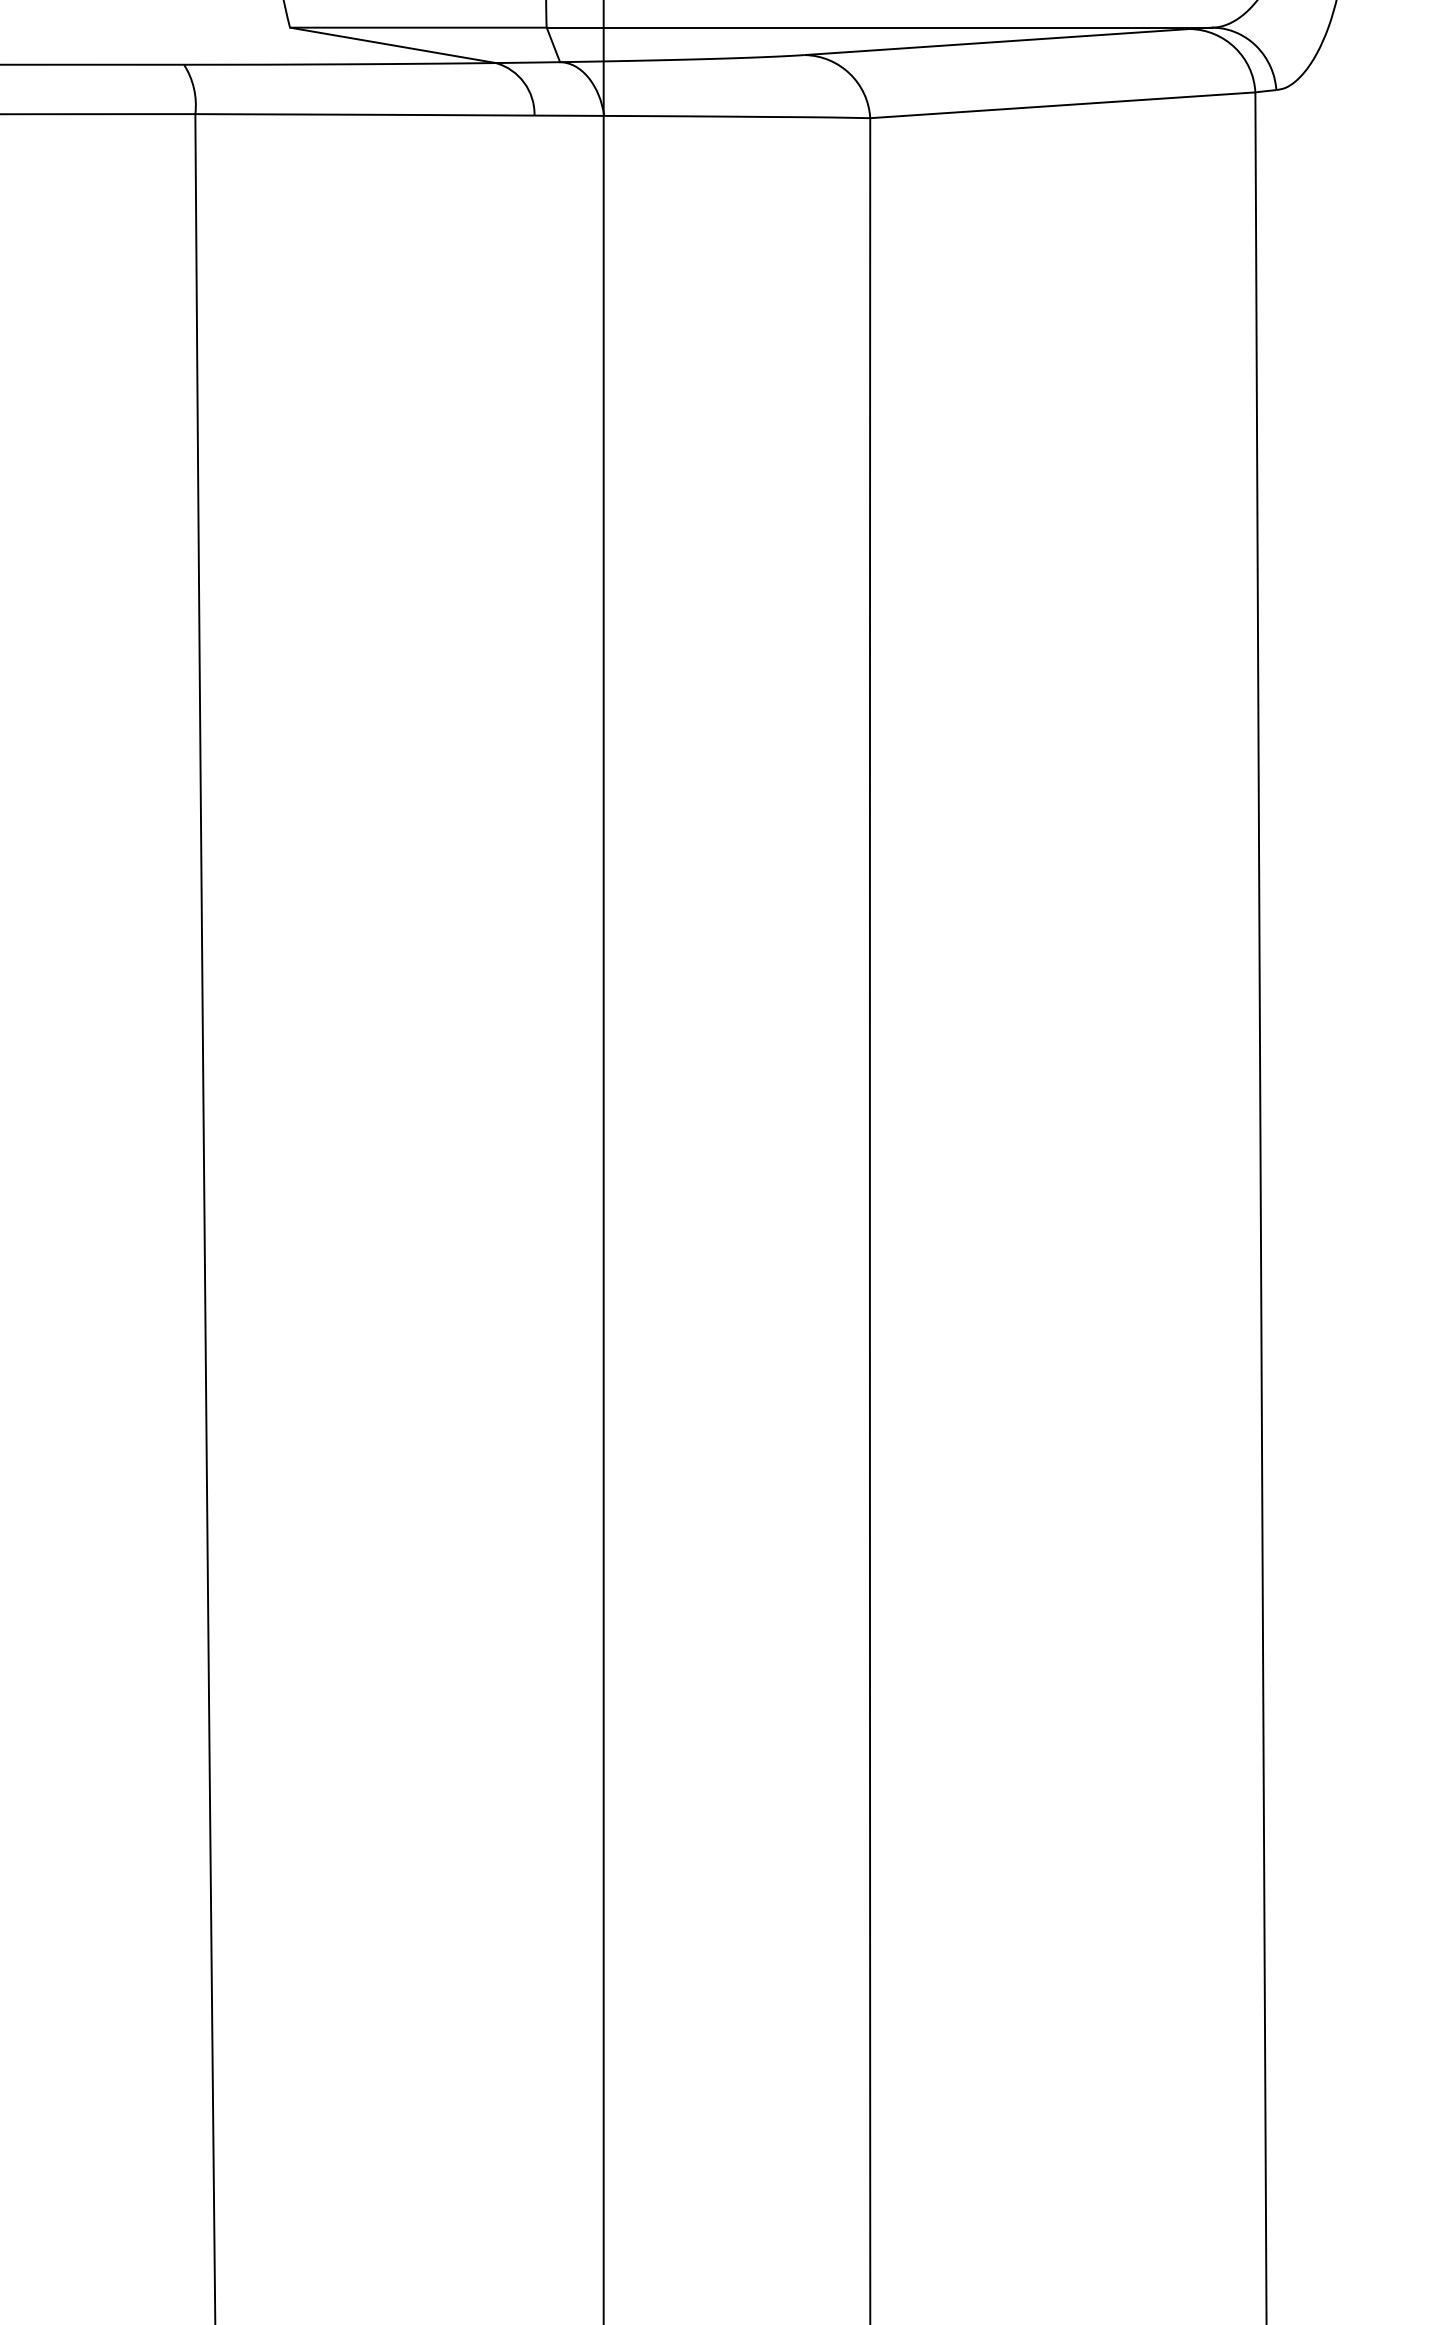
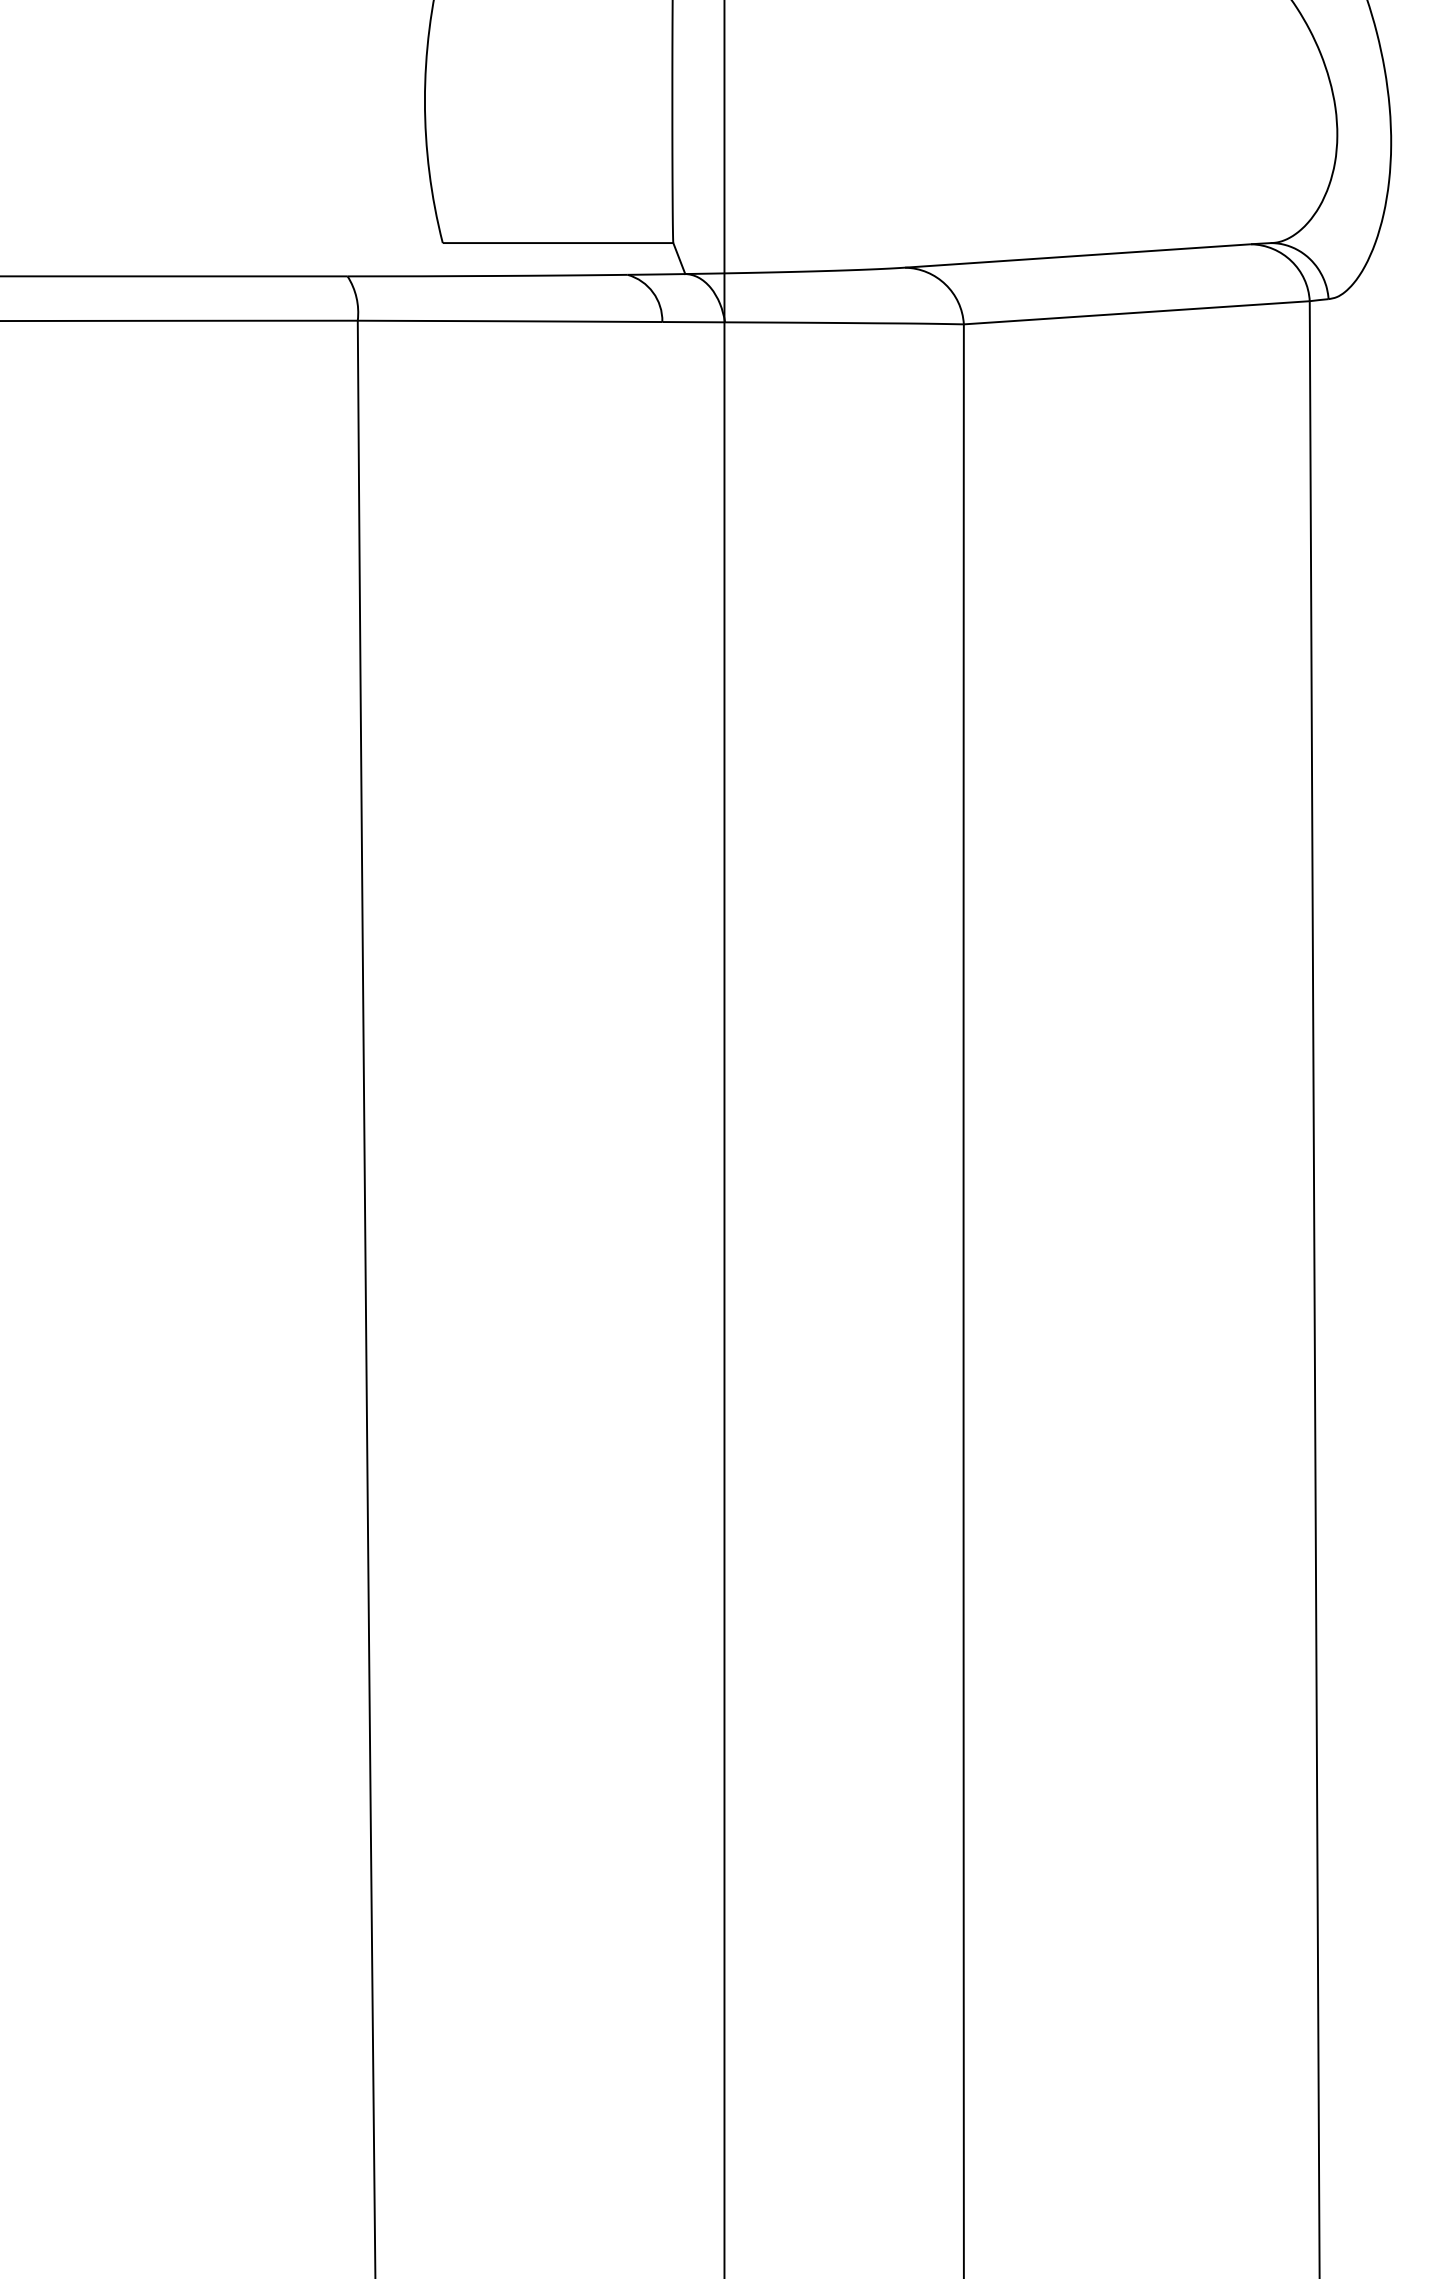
line: (878, 28) -> (971, 243), removed
line: (392, 44) -> (534, 258), removed

